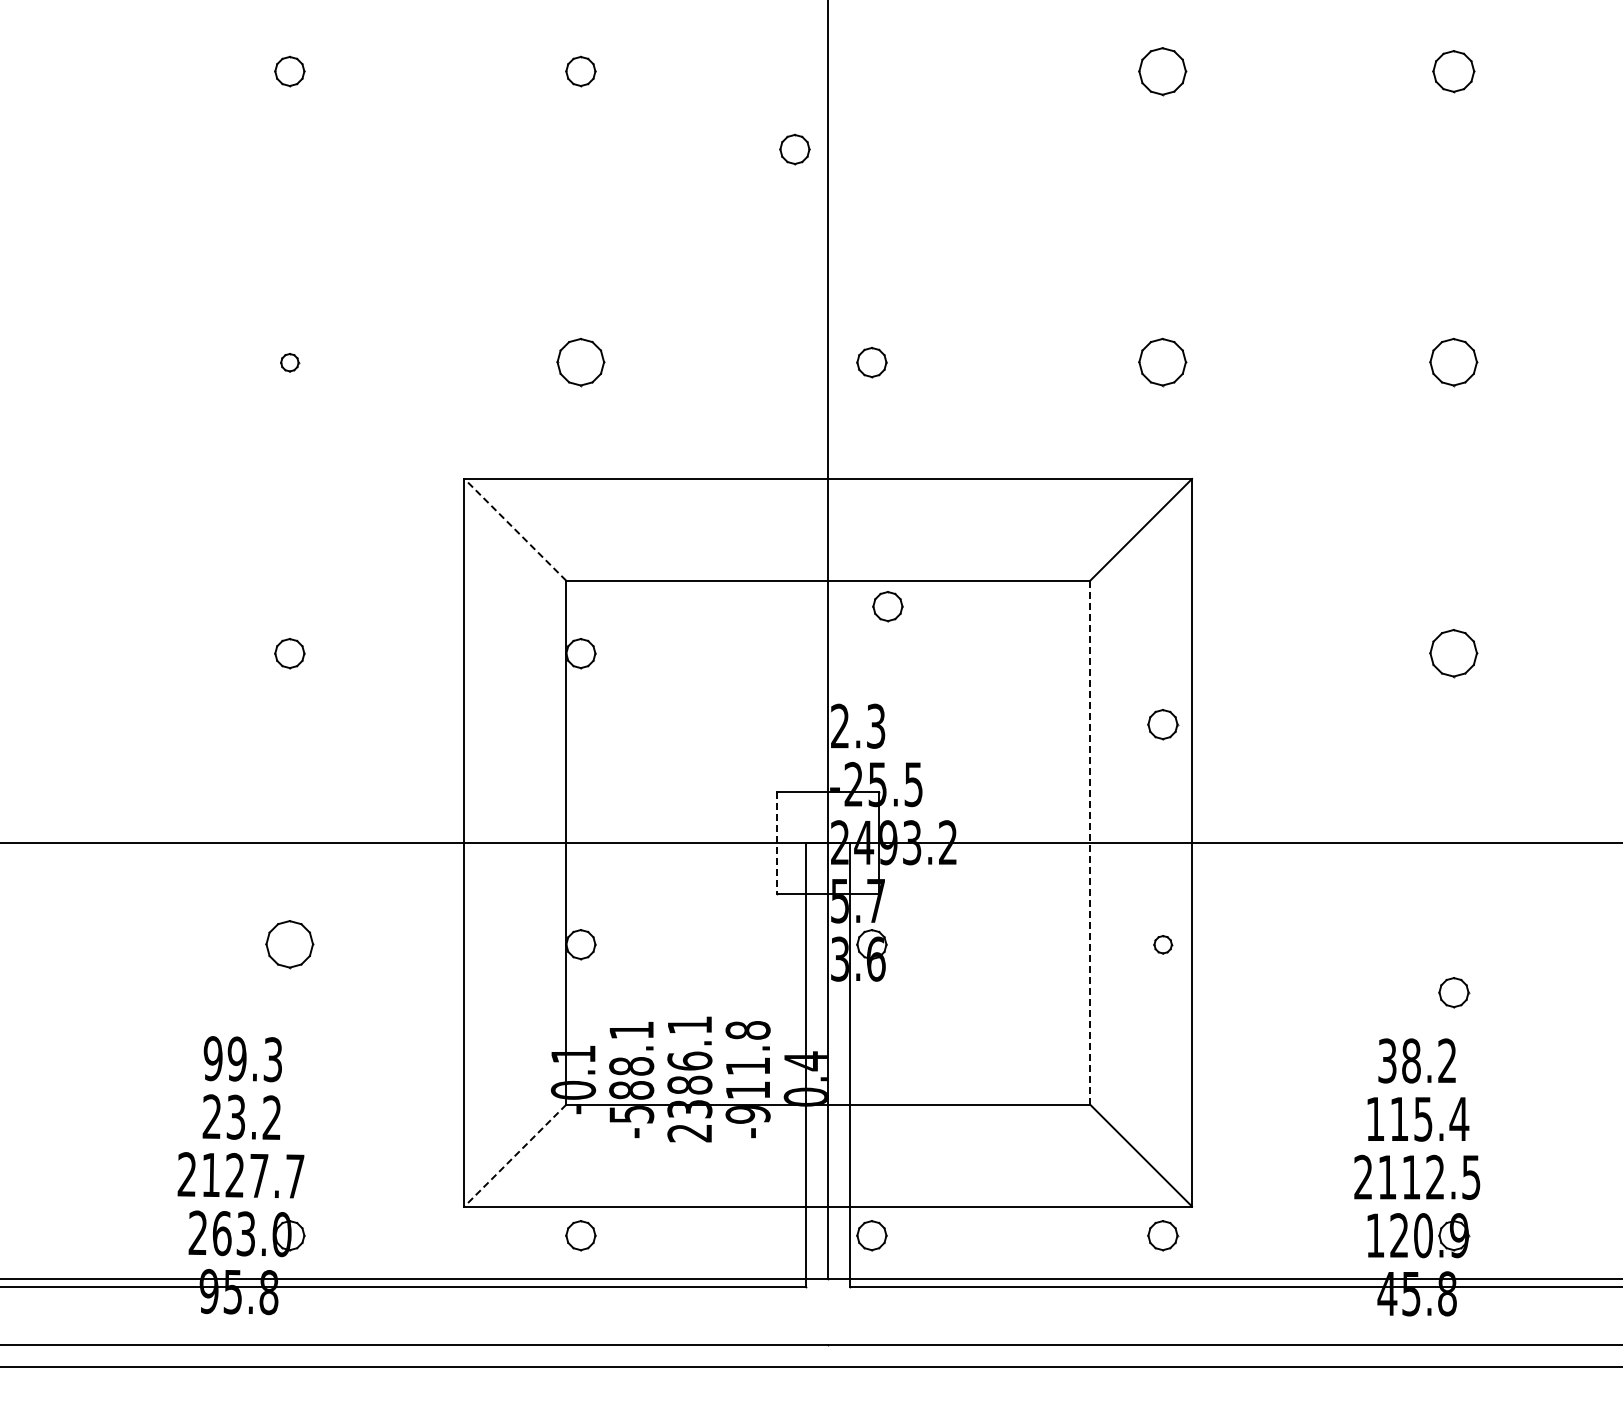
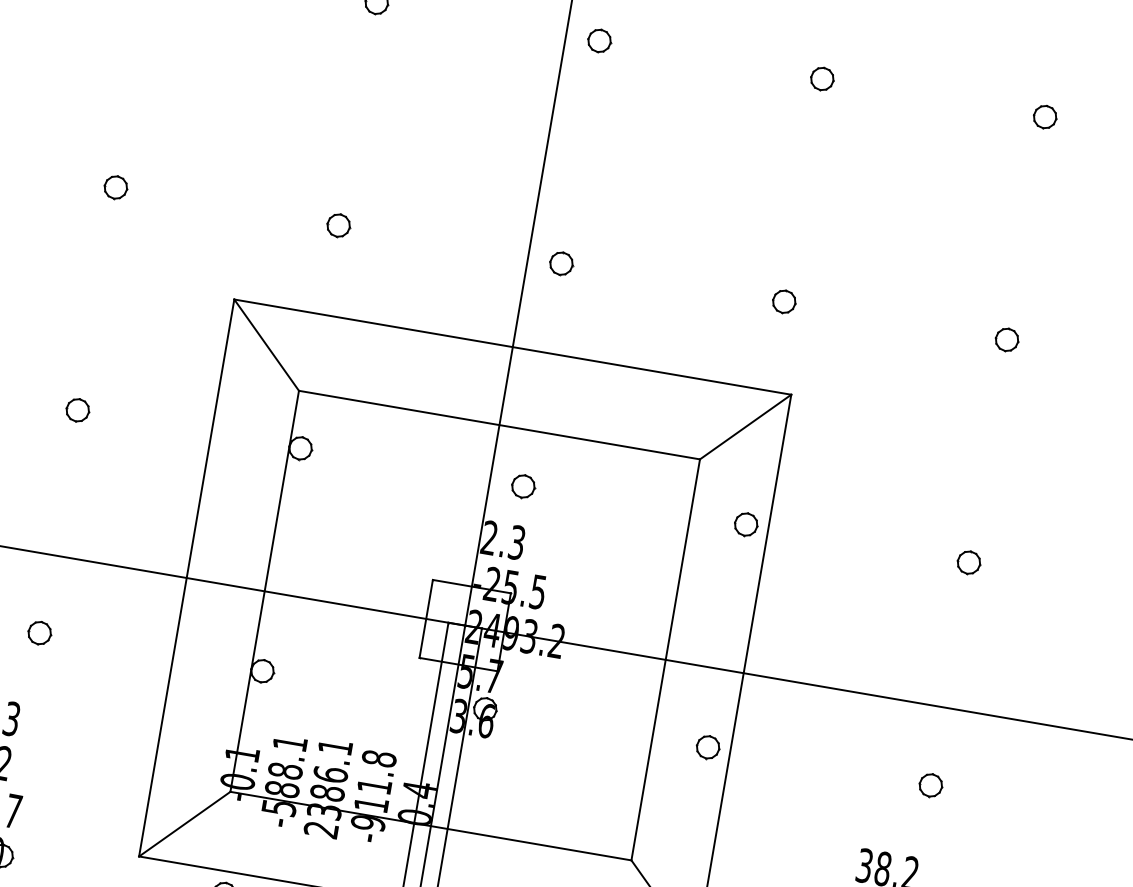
part: (1163, 71) -> (822, 79), size x0.62
part: (1454, 71) -> (1045, 117), size x0.71
part: (794, 149) -> (599, 40), moved
part: (289, 362) -> (115, 187), size x1.67
part: (580, 362) -> (338, 225), size x0.62
part: (1163, 362) -> (784, 301), size x0.62
part: (1454, 362) -> (1007, 339), size x0.62
line: (515, 529) -> (266, 344), dashed -> solid
part: (887, 606) -> (523, 486), moved
part: (1454, 653) -> (969, 562), size x0.62
part: (1163, 724) -> (746, 524), moved
line: (777, 842) -> (426, 618), dashed -> solid
line: (1090, 842) -> (665, 659), dashed -> solid
part: (289, 944) -> (39, 633), size x0.62
part: (1163, 944) -> (708, 747), size x1.67
part: (1454, 992) -> (931, 785), moved
line: (515, 1155) -> (184, 824), dashed -> solid

